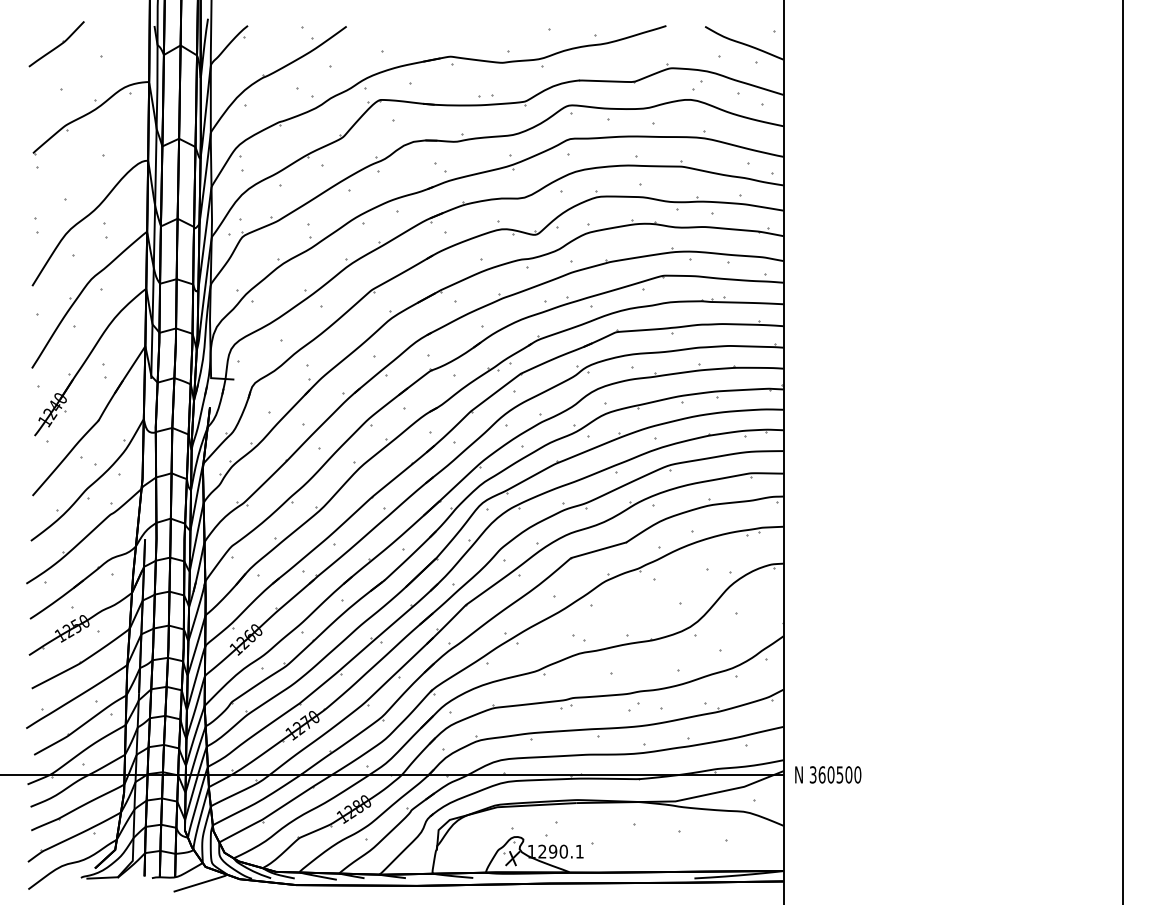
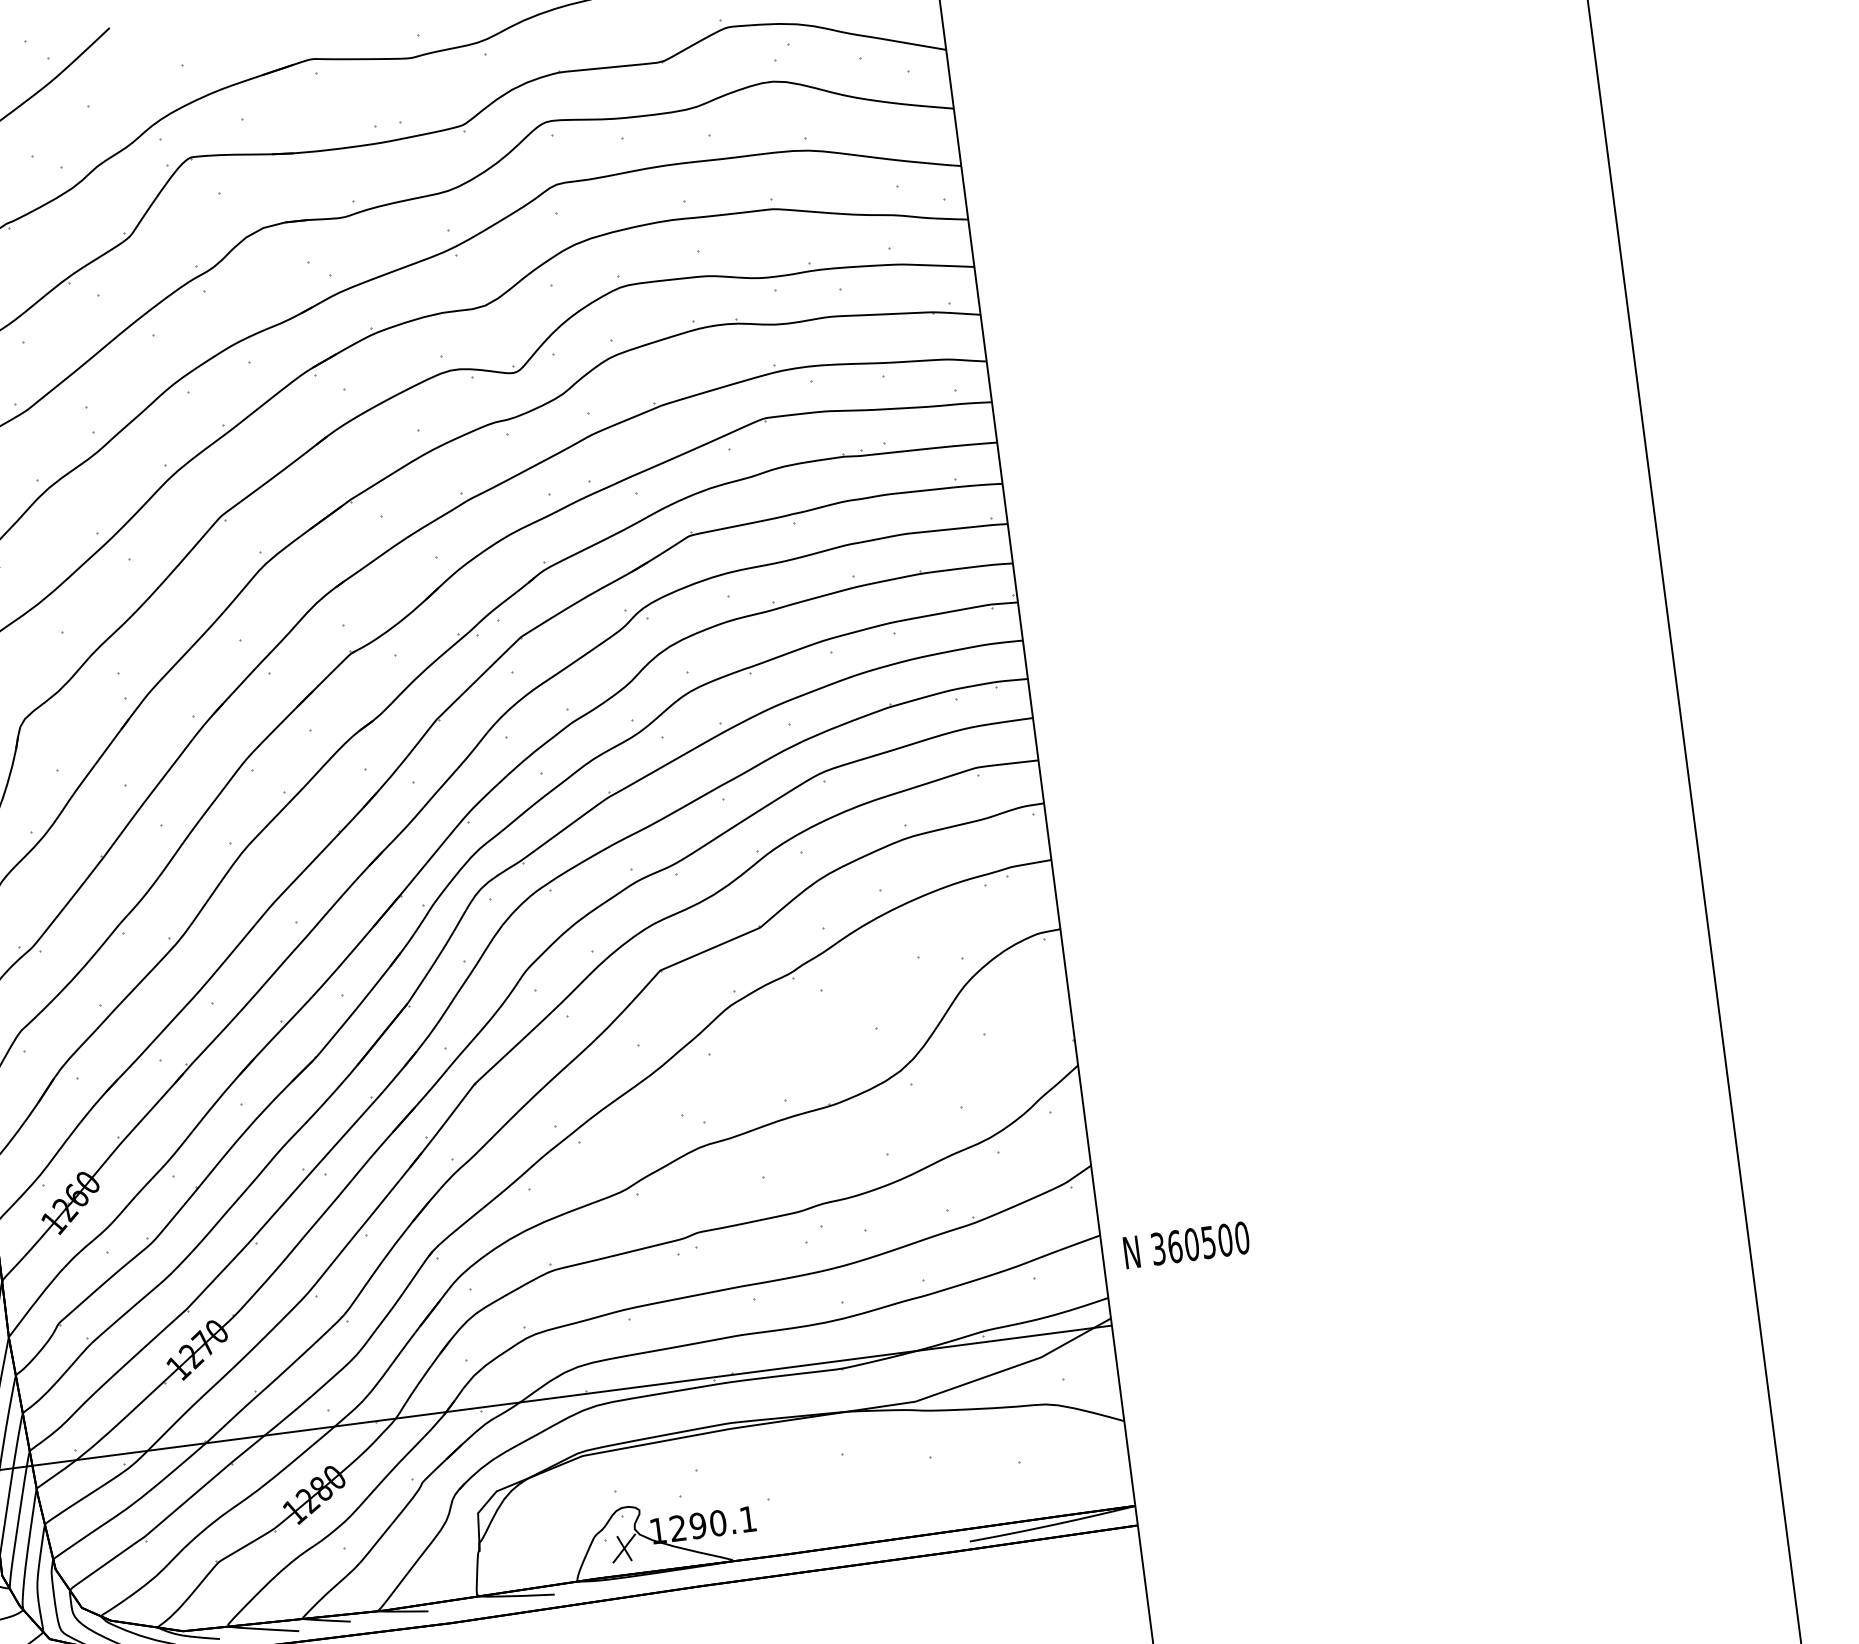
text: (828, 774) -> (1187, 1244), moved

